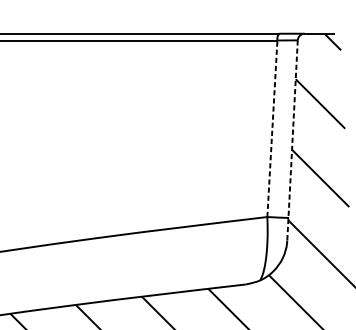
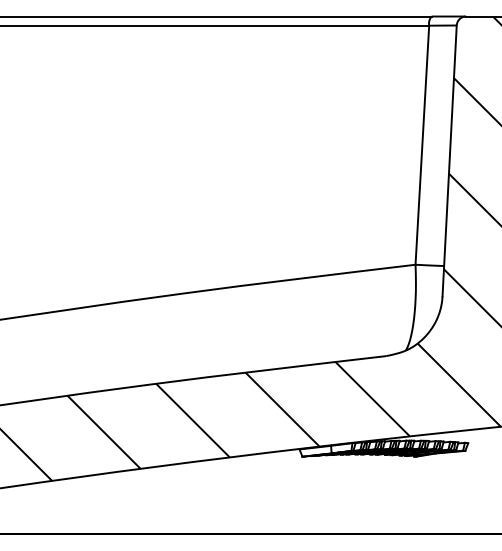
line: (272, 128) -> (422, 145), dashed -> solid
line: (292, 140) -> (449, 161), dashed -> solid

